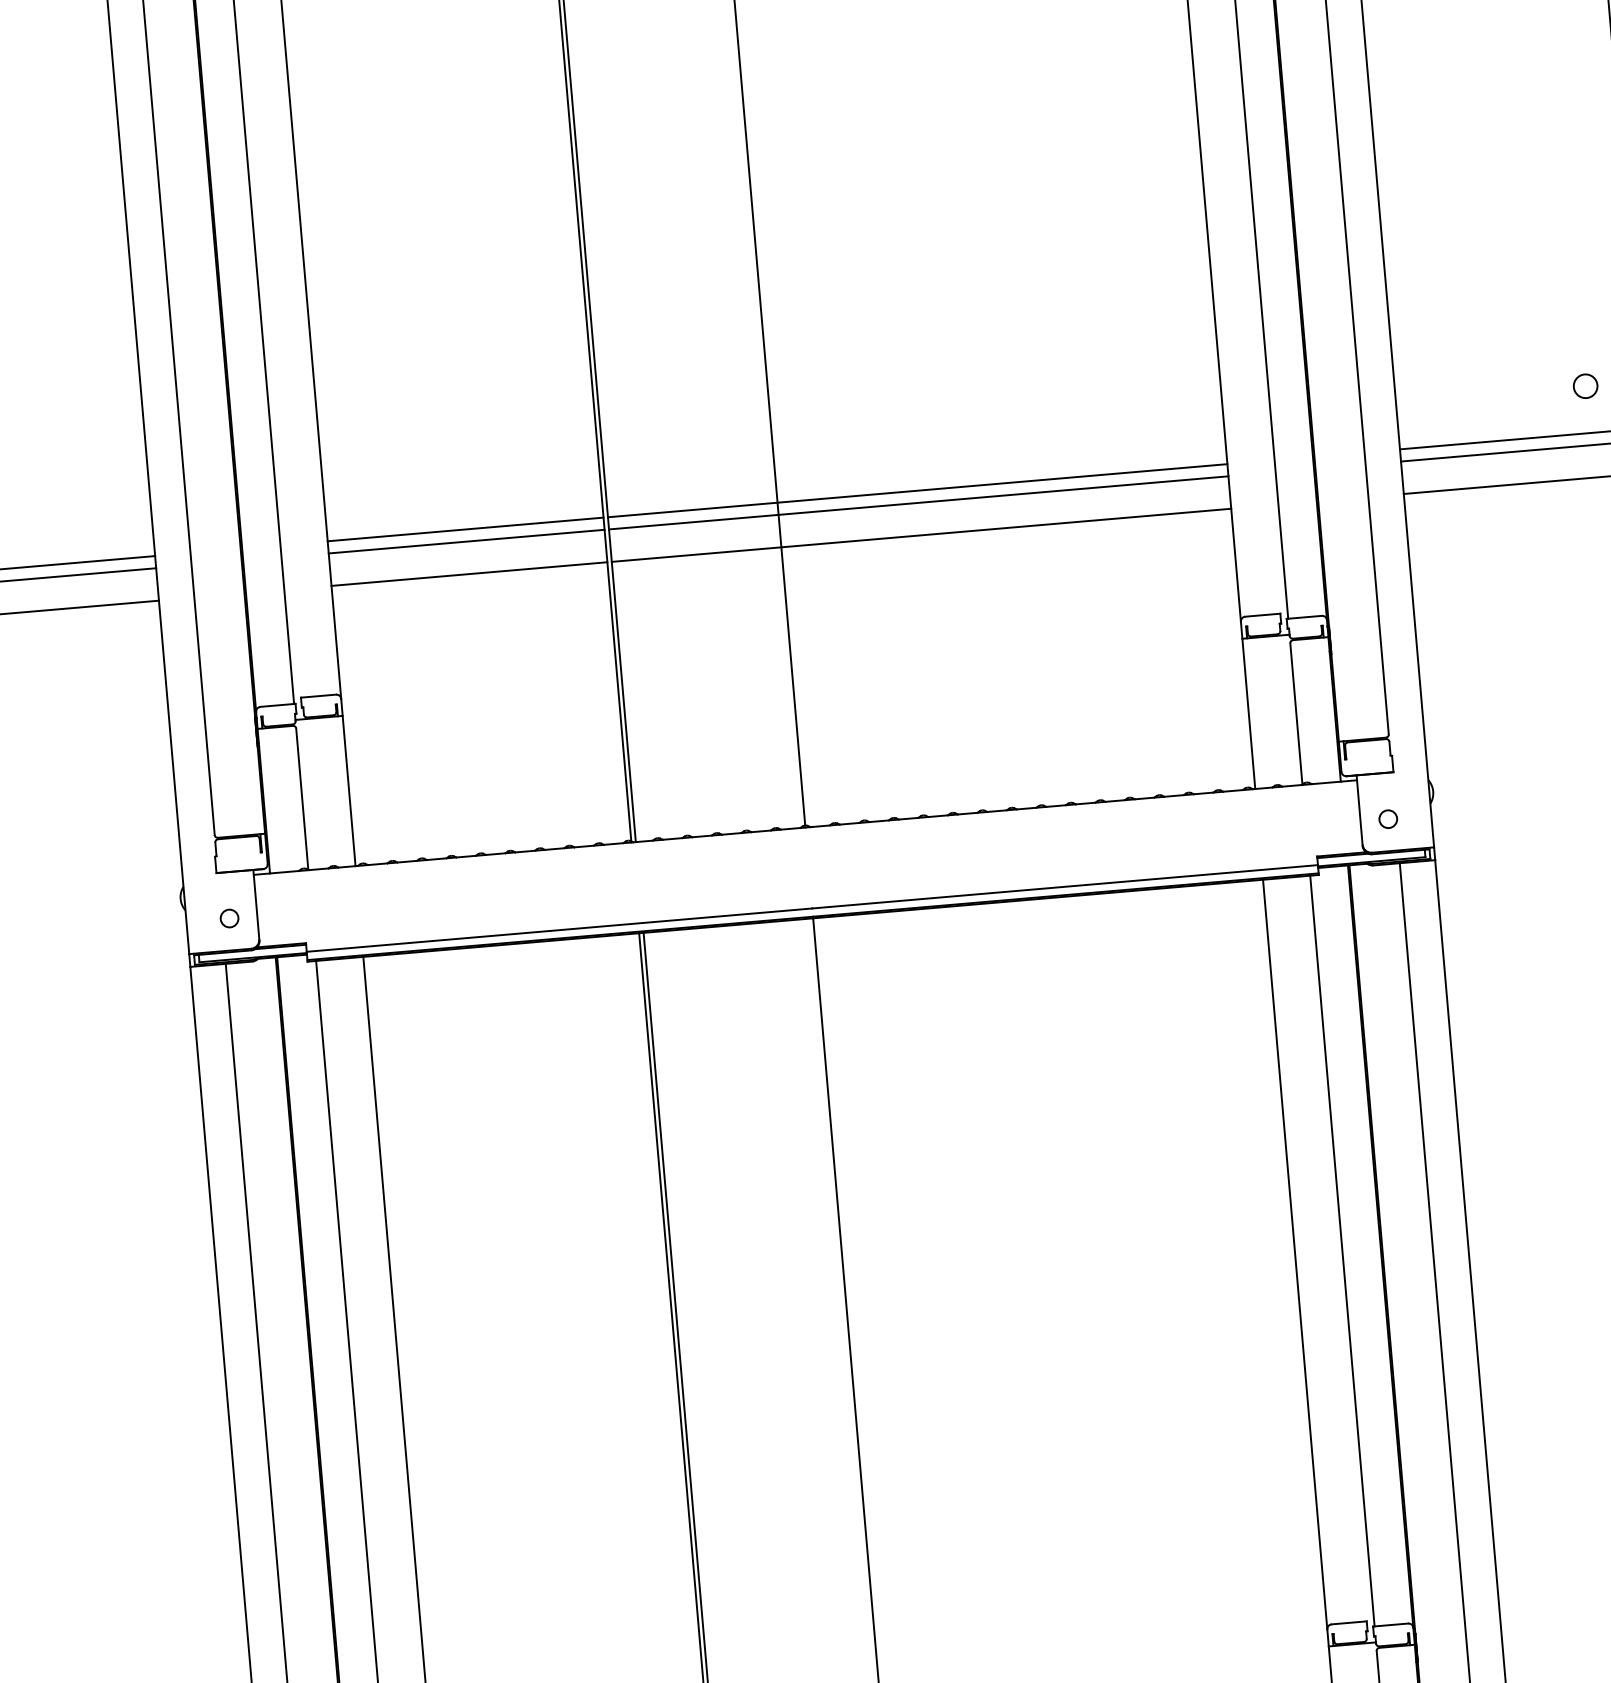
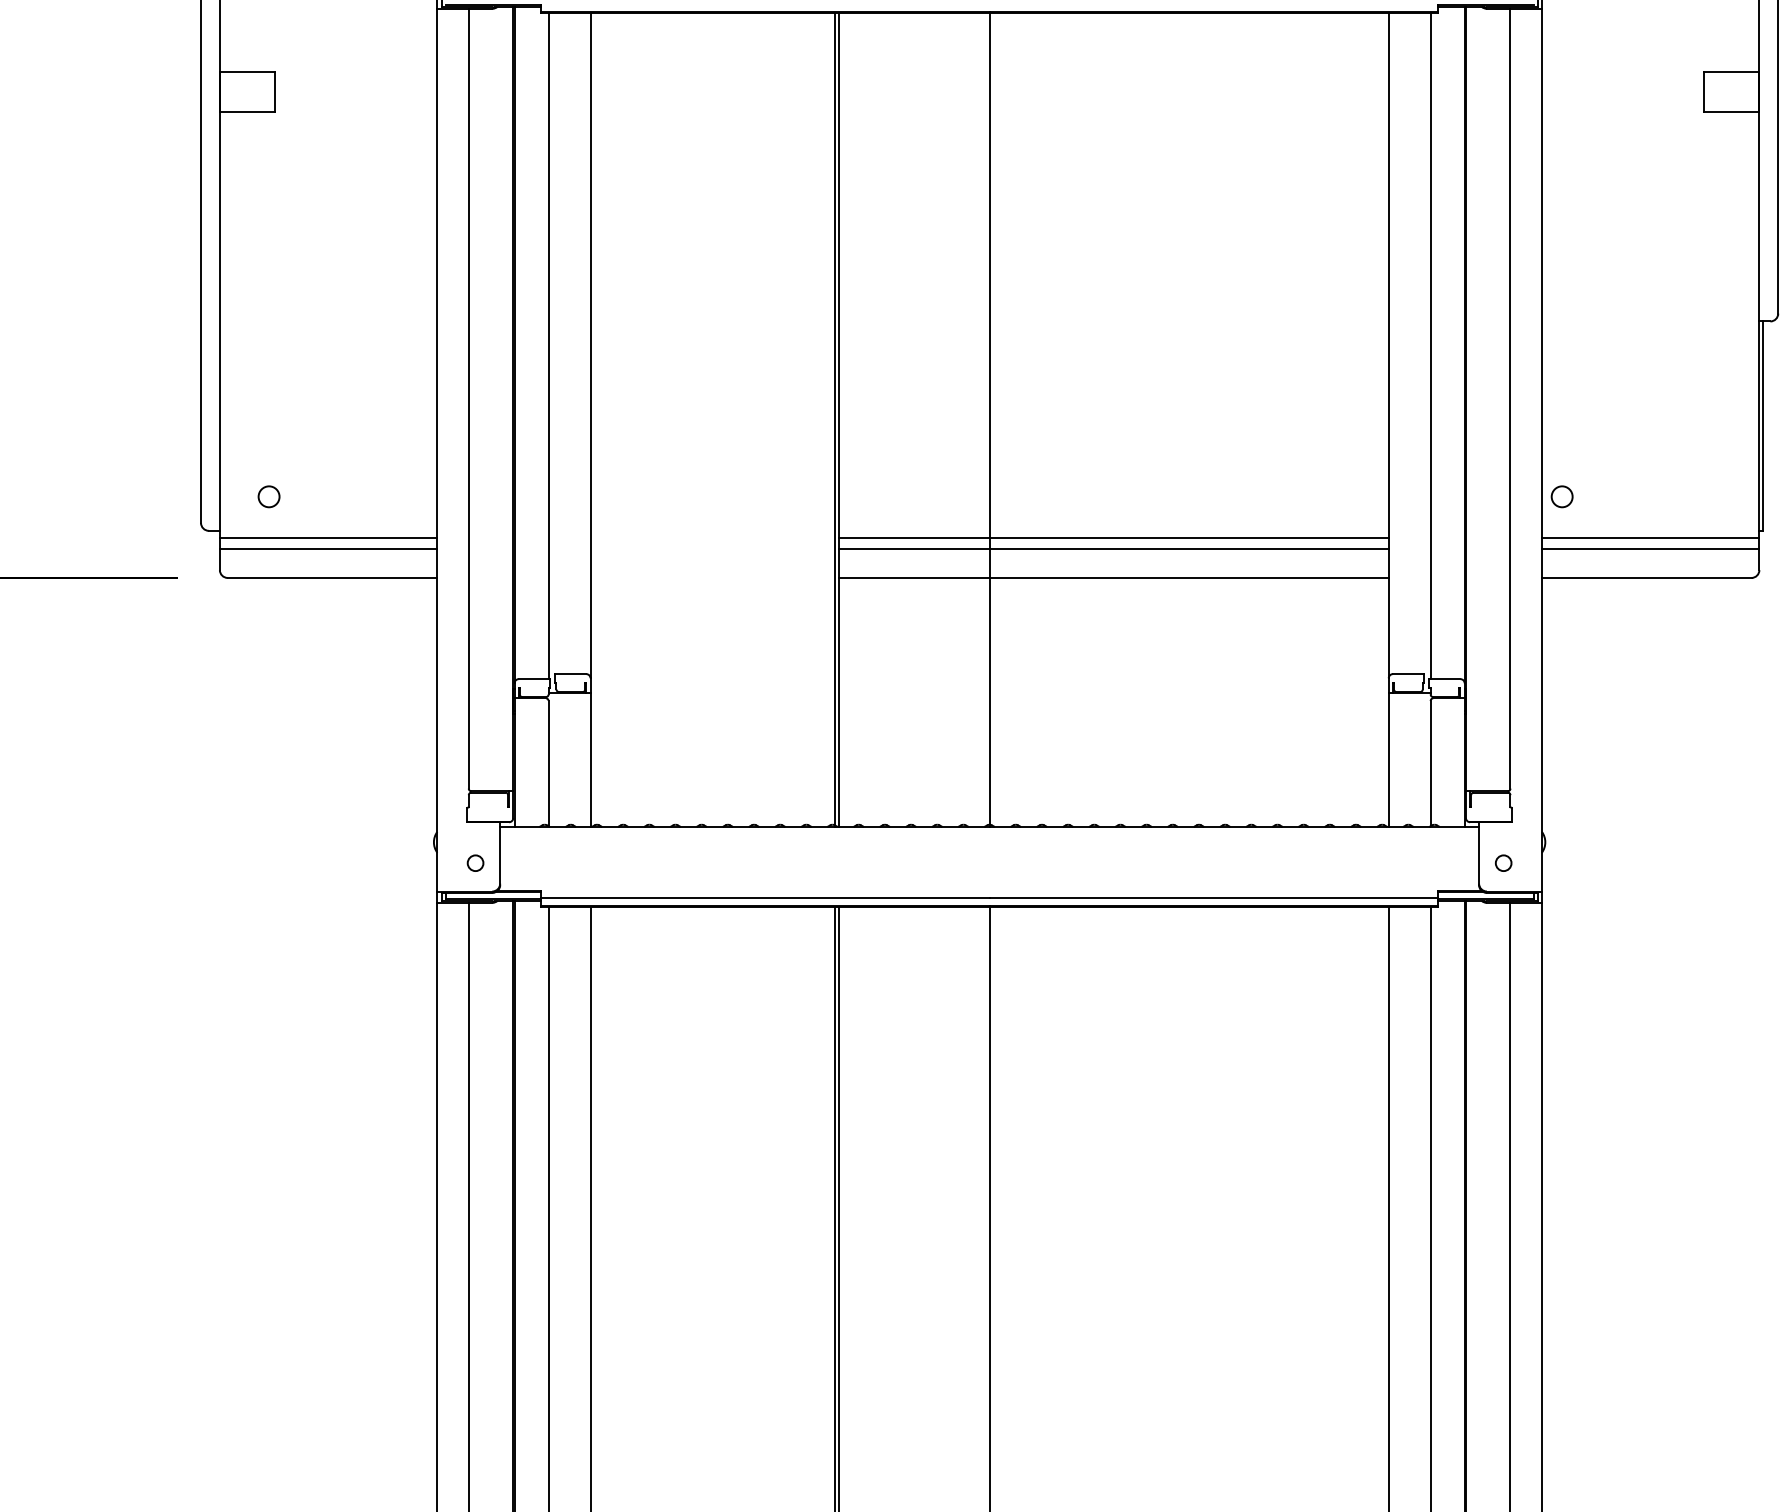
circle: (1584, 385) -> (1561, 496), moved
line: (465, 529) -> (712, 538), removed
line: (466, 542) -> (712, 549), removed
line: (468, 573) -> (712, 577), removed

